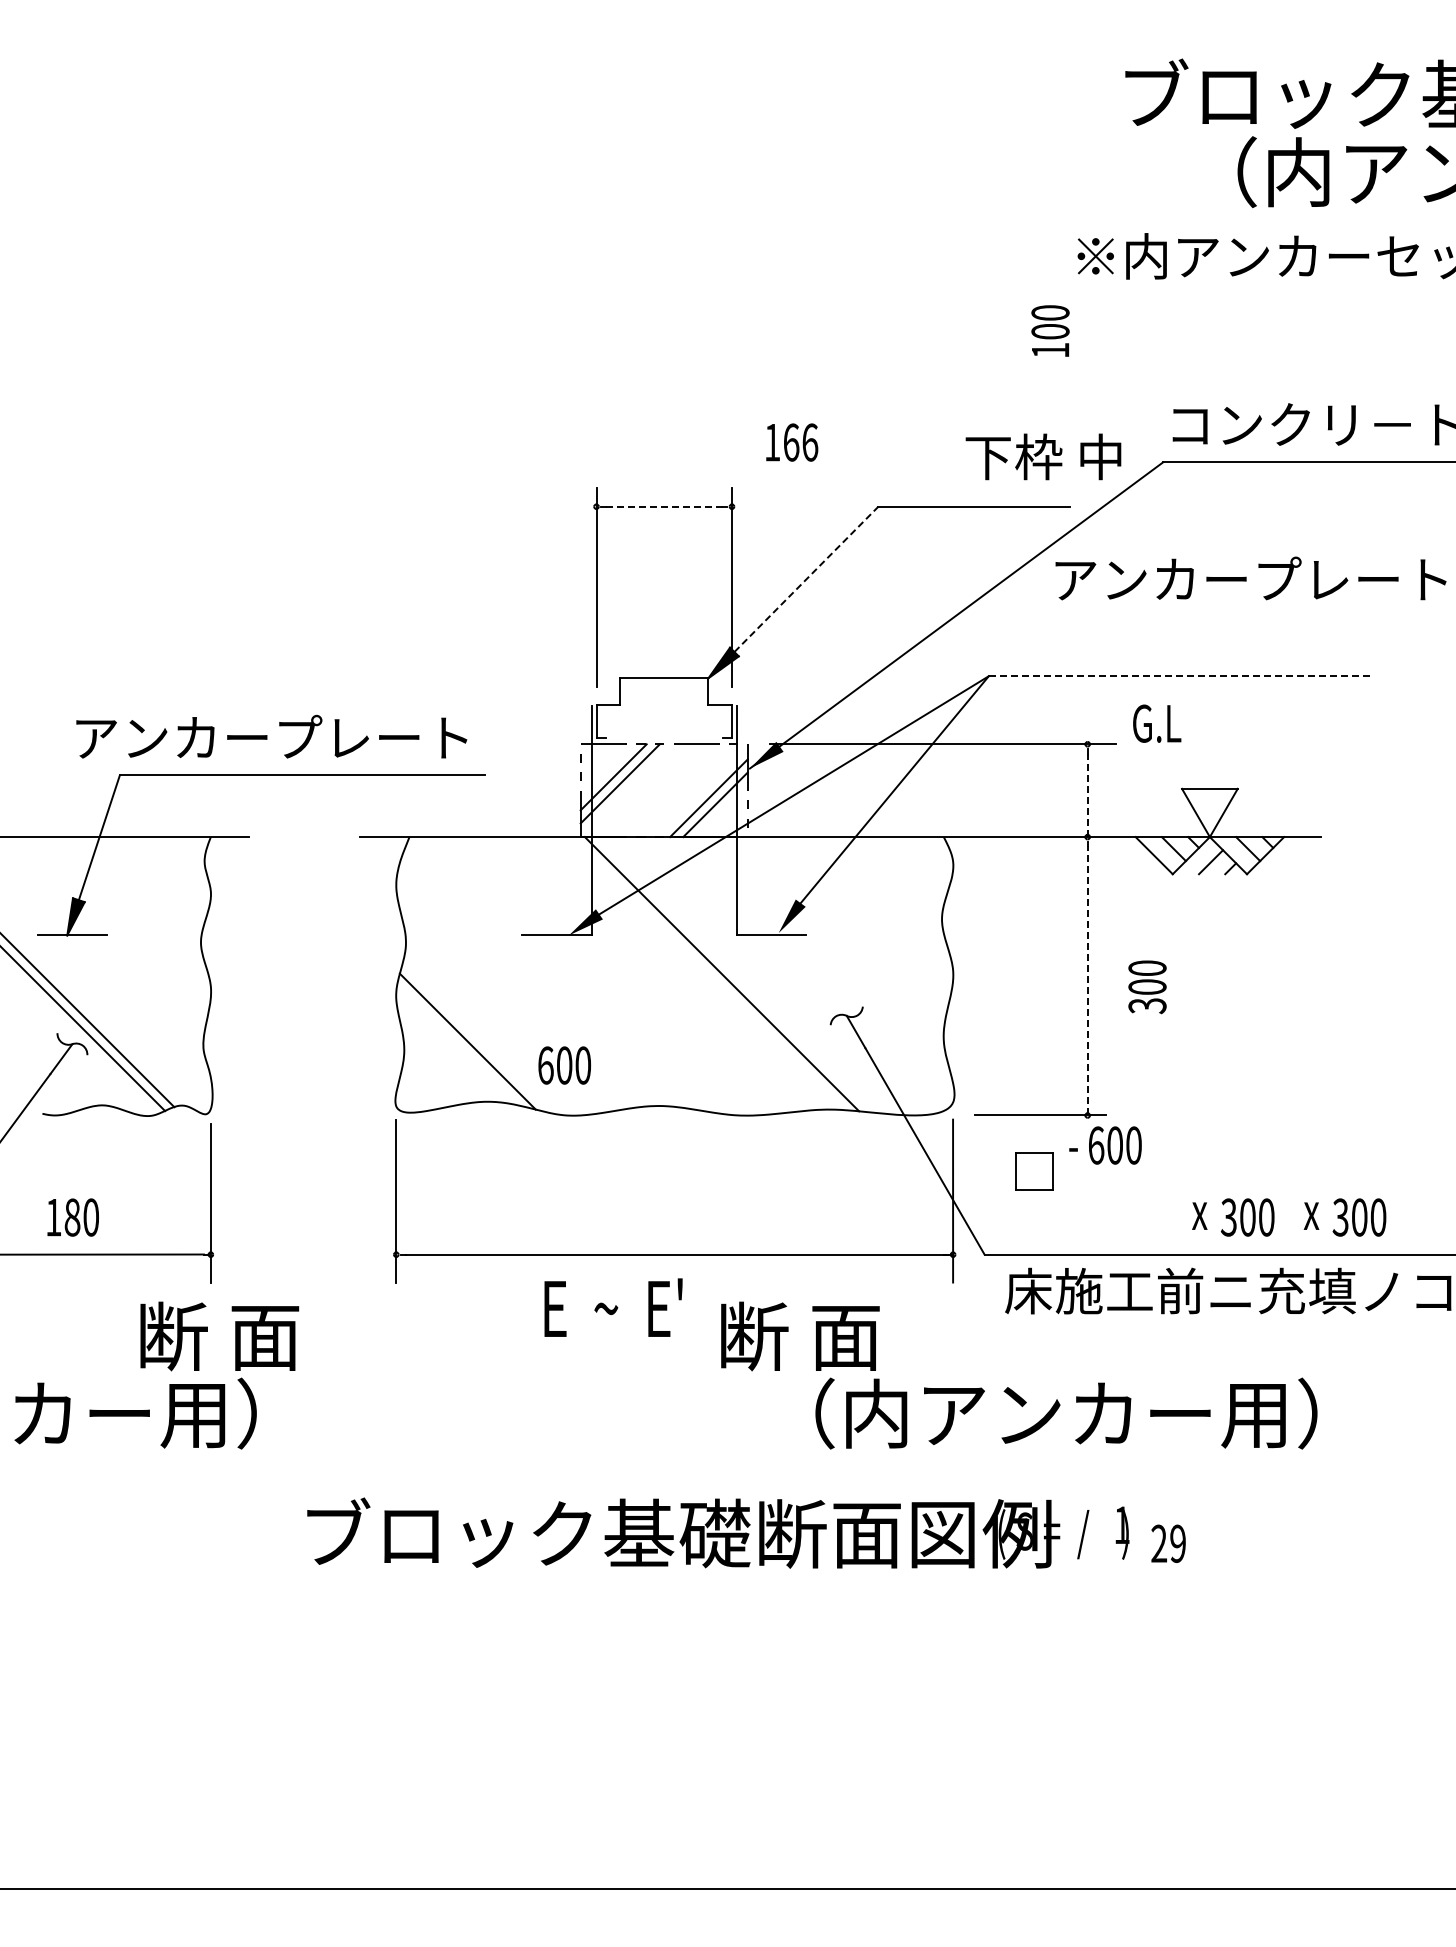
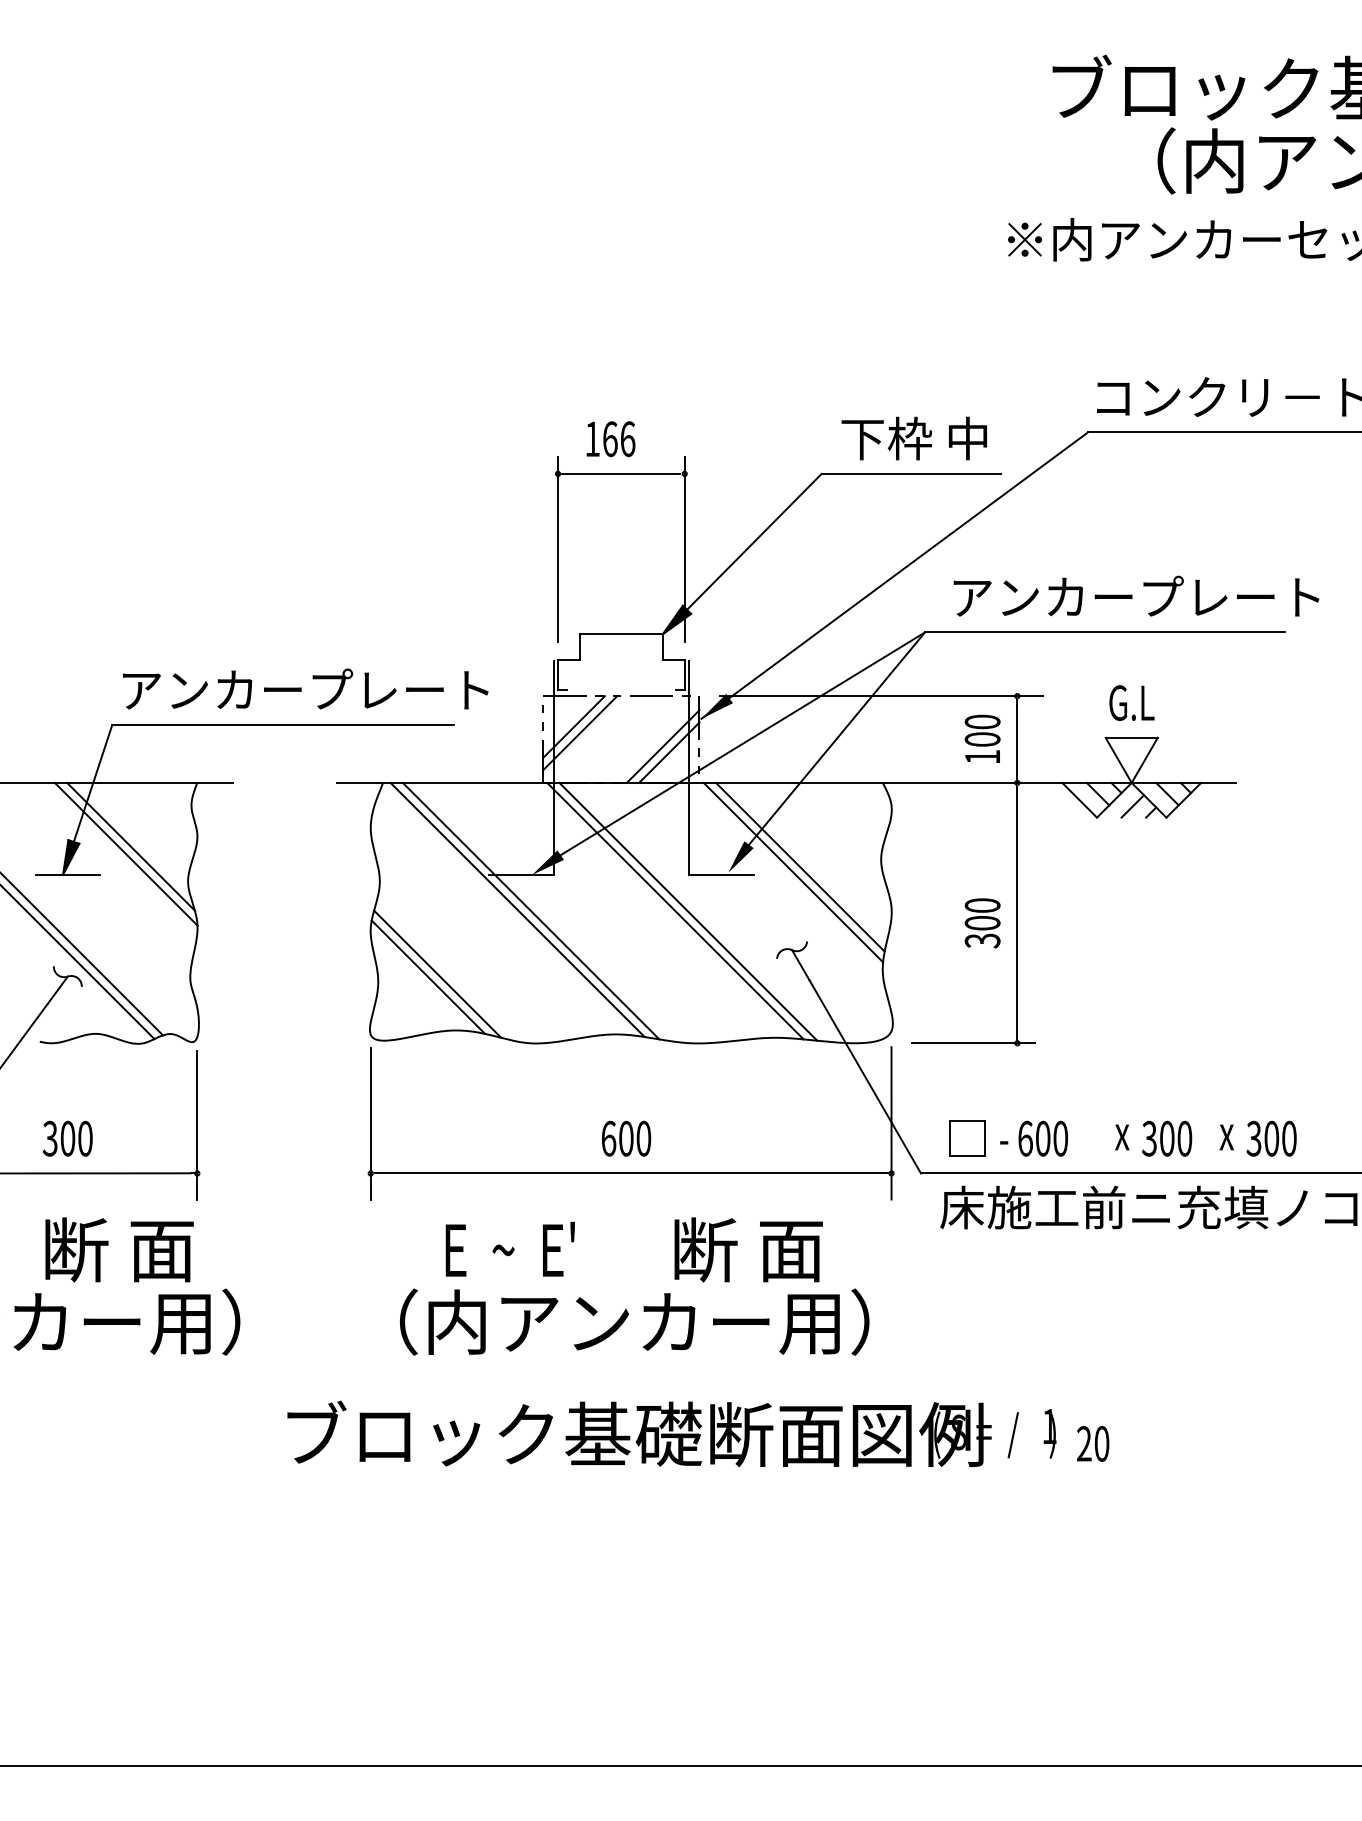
text: (1050, 330) -> (982, 738), moved
text: (792, 442) -> (611, 439), moved
text: (1043, 456) -> (914, 438), moved
line: (664, 506) -> (621, 473), dashed -> solid
text: (1250, 578) -> (1136, 596), moved
line: (806, 579) -> (754, 541), dashed -> solid
line: (1181, 676) -> (1105, 632), dashed -> solid
text: (1157, 723) -> (1132, 702), moved
text: (271, 736) -> (305, 688), moved
line: (1087, 795) -> (1017, 744), dashed -> solid
line: (139, 905) -> (130, 846), added
line: (134, 913) -> (125, 854), added
line: (855, 927) -> (800, 867), added
line: (848, 932) -> (793, 872), added
line: (553, 972) -> (517, 909), added
line: (567, 974) -> (530, 911), added
line: (735, 974) -> (688, 911), added
line: (1087, 980) -> (1017, 917), dashed -> solid
text: (1147, 987) -> (982, 923), moved
line: (457, 1044) -> (428, 976), added
text: (564, 1065) -> (626, 1138), moved
text: (1105, 1145) -> (1034, 1138), moved
part: (1034, 1171) -> (967, 1138), moved
text: (62, 1217) -> (58, 1138), 180 -> 300
text: (613, 1307) -> (510, 1249), moved
text: (219, 1336) -> (119, 1250), moved
text: (1066, 1413) -> (634, 1322), moved
text: (1177, 1543) -> (1101, 1443), 29 -> 20

